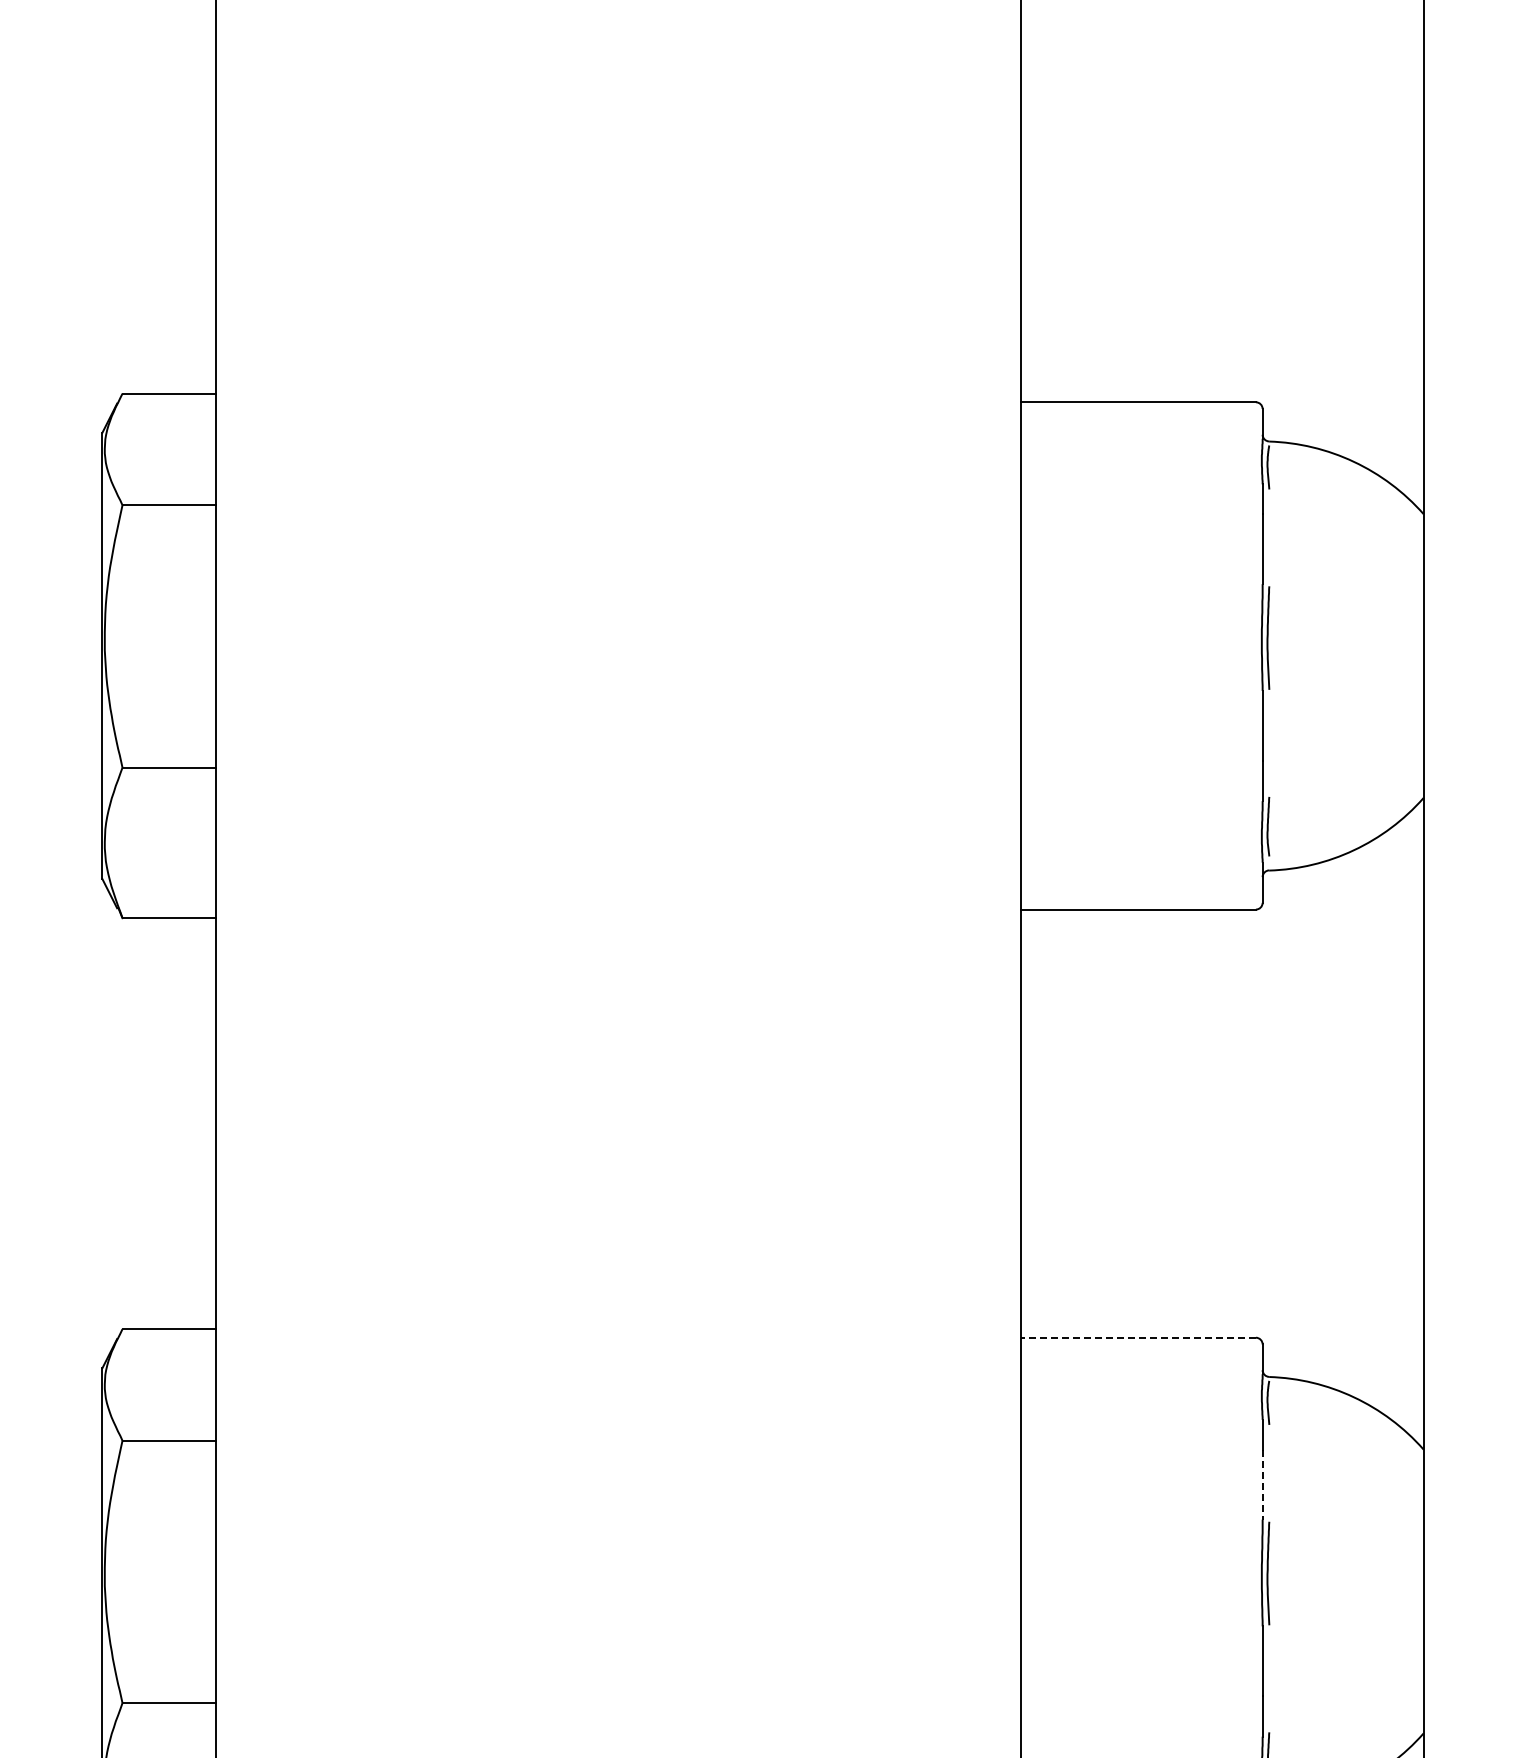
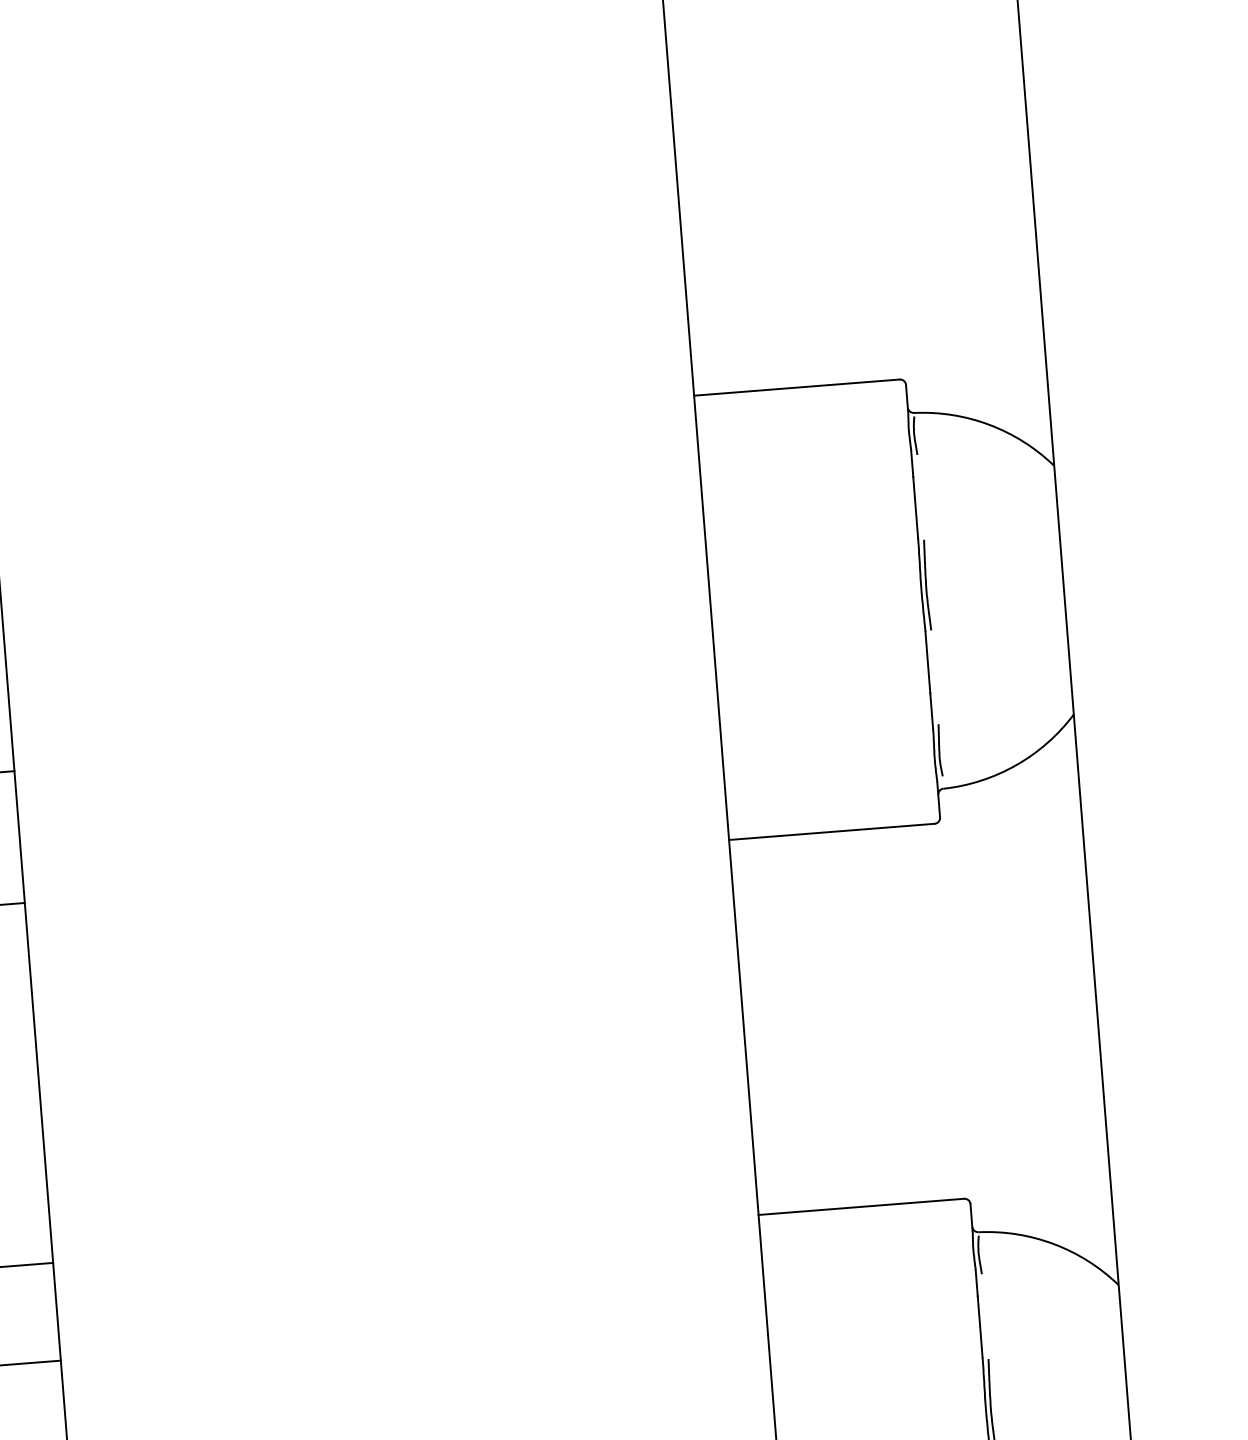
line: (1138, 1337) -> (861, 1206), dashed -> solid
line: (1262, 1485) -> (980, 1327), dashed -> solid

